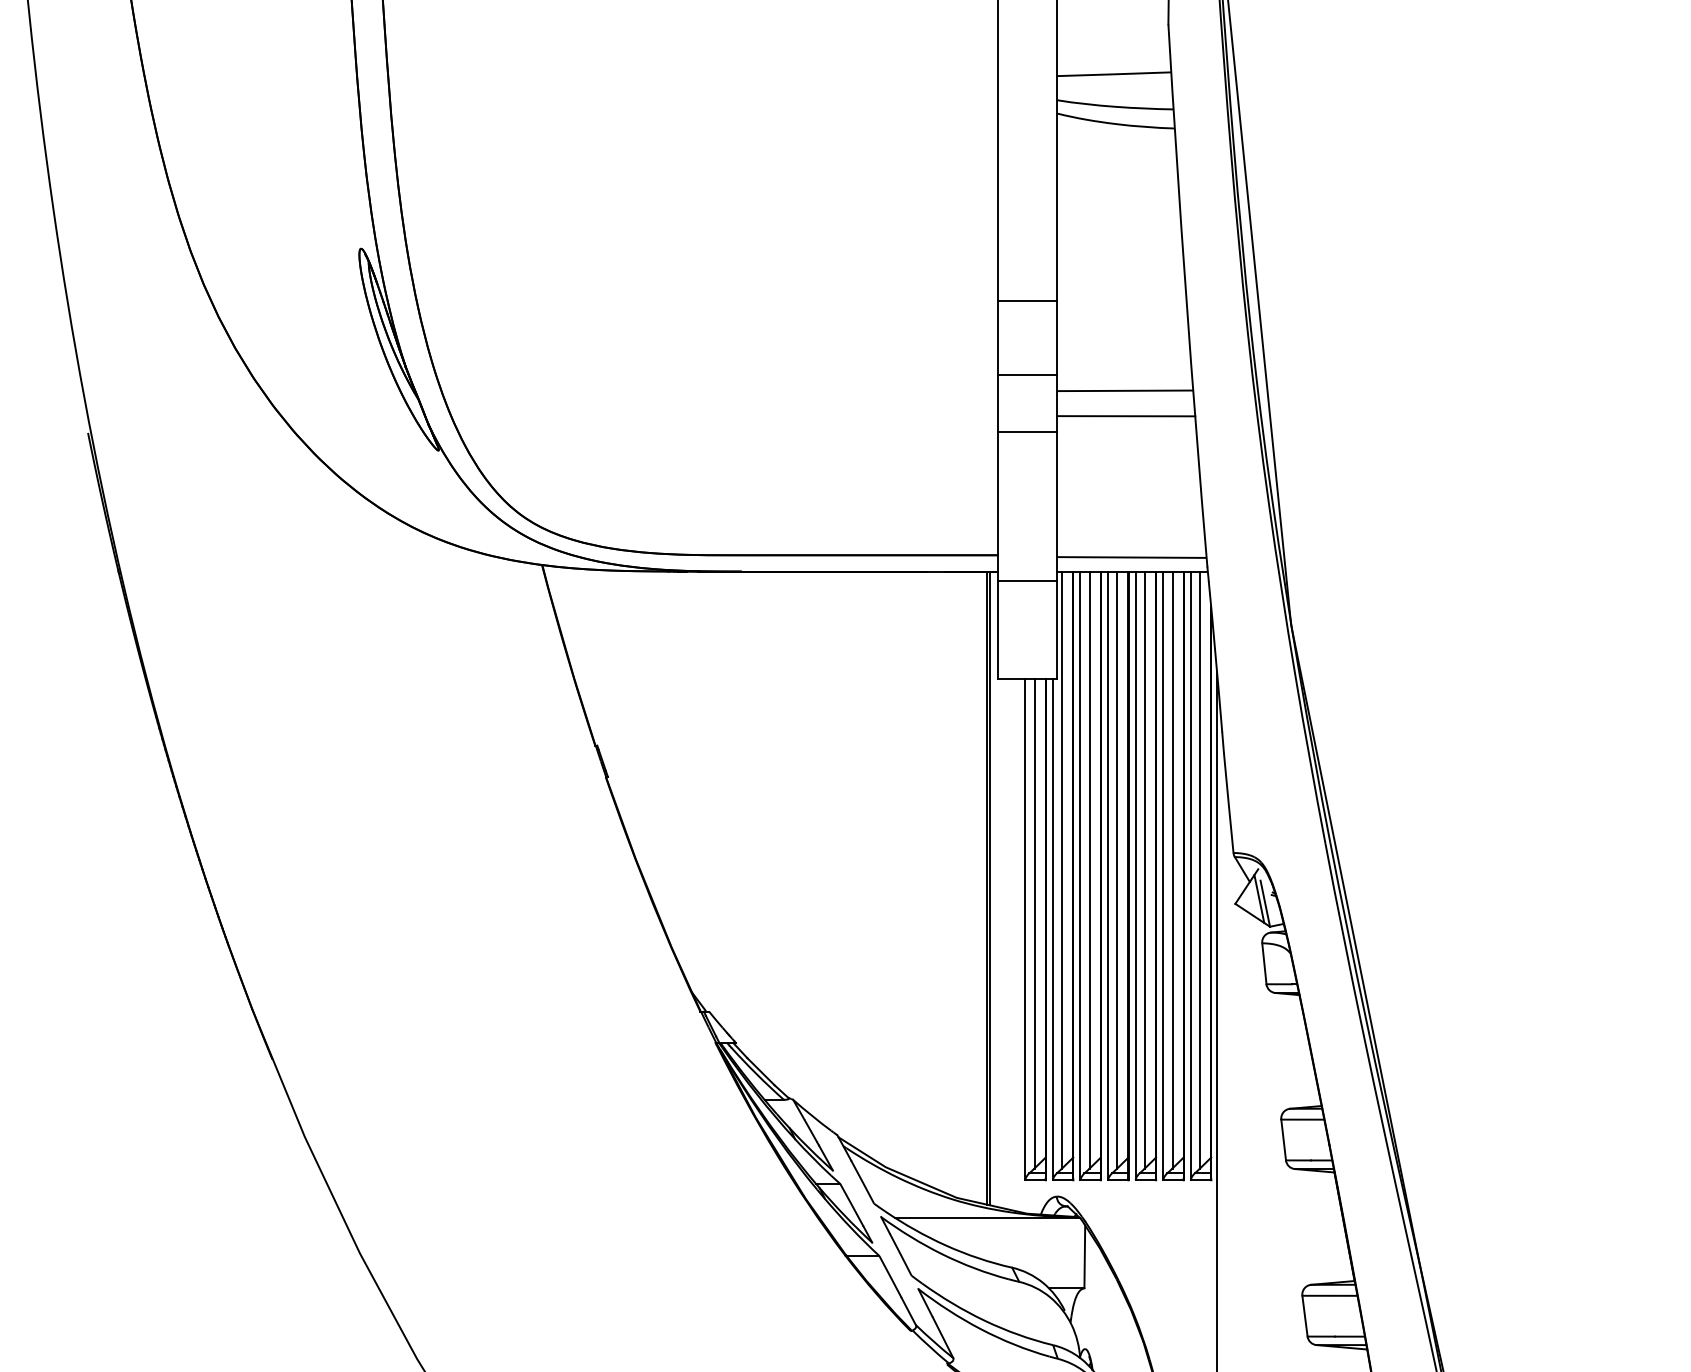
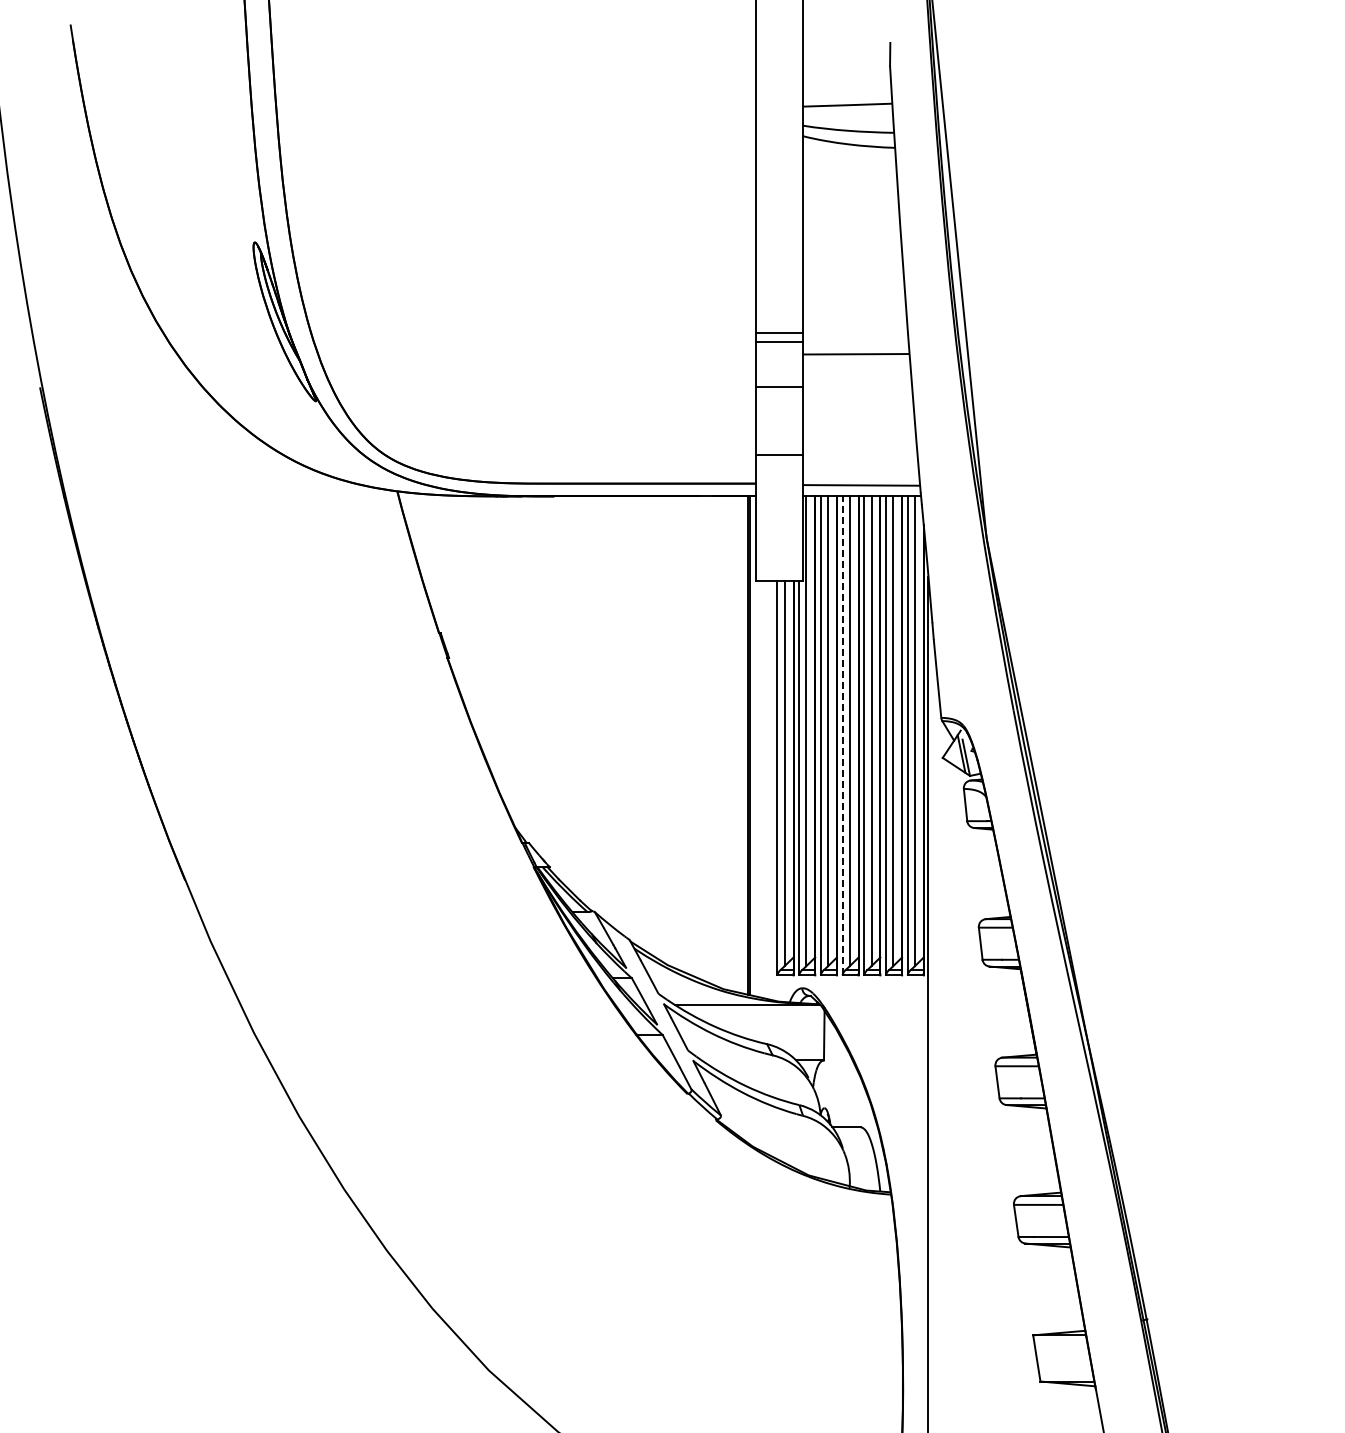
line: (1027, 300) -> (779, 333), moved
line: (1125, 416) -> (856, 374), removed
line: (1027, 581) -> (779, 455), moved
line: (1107, 875) -> (842, 735), solid -> dashed

